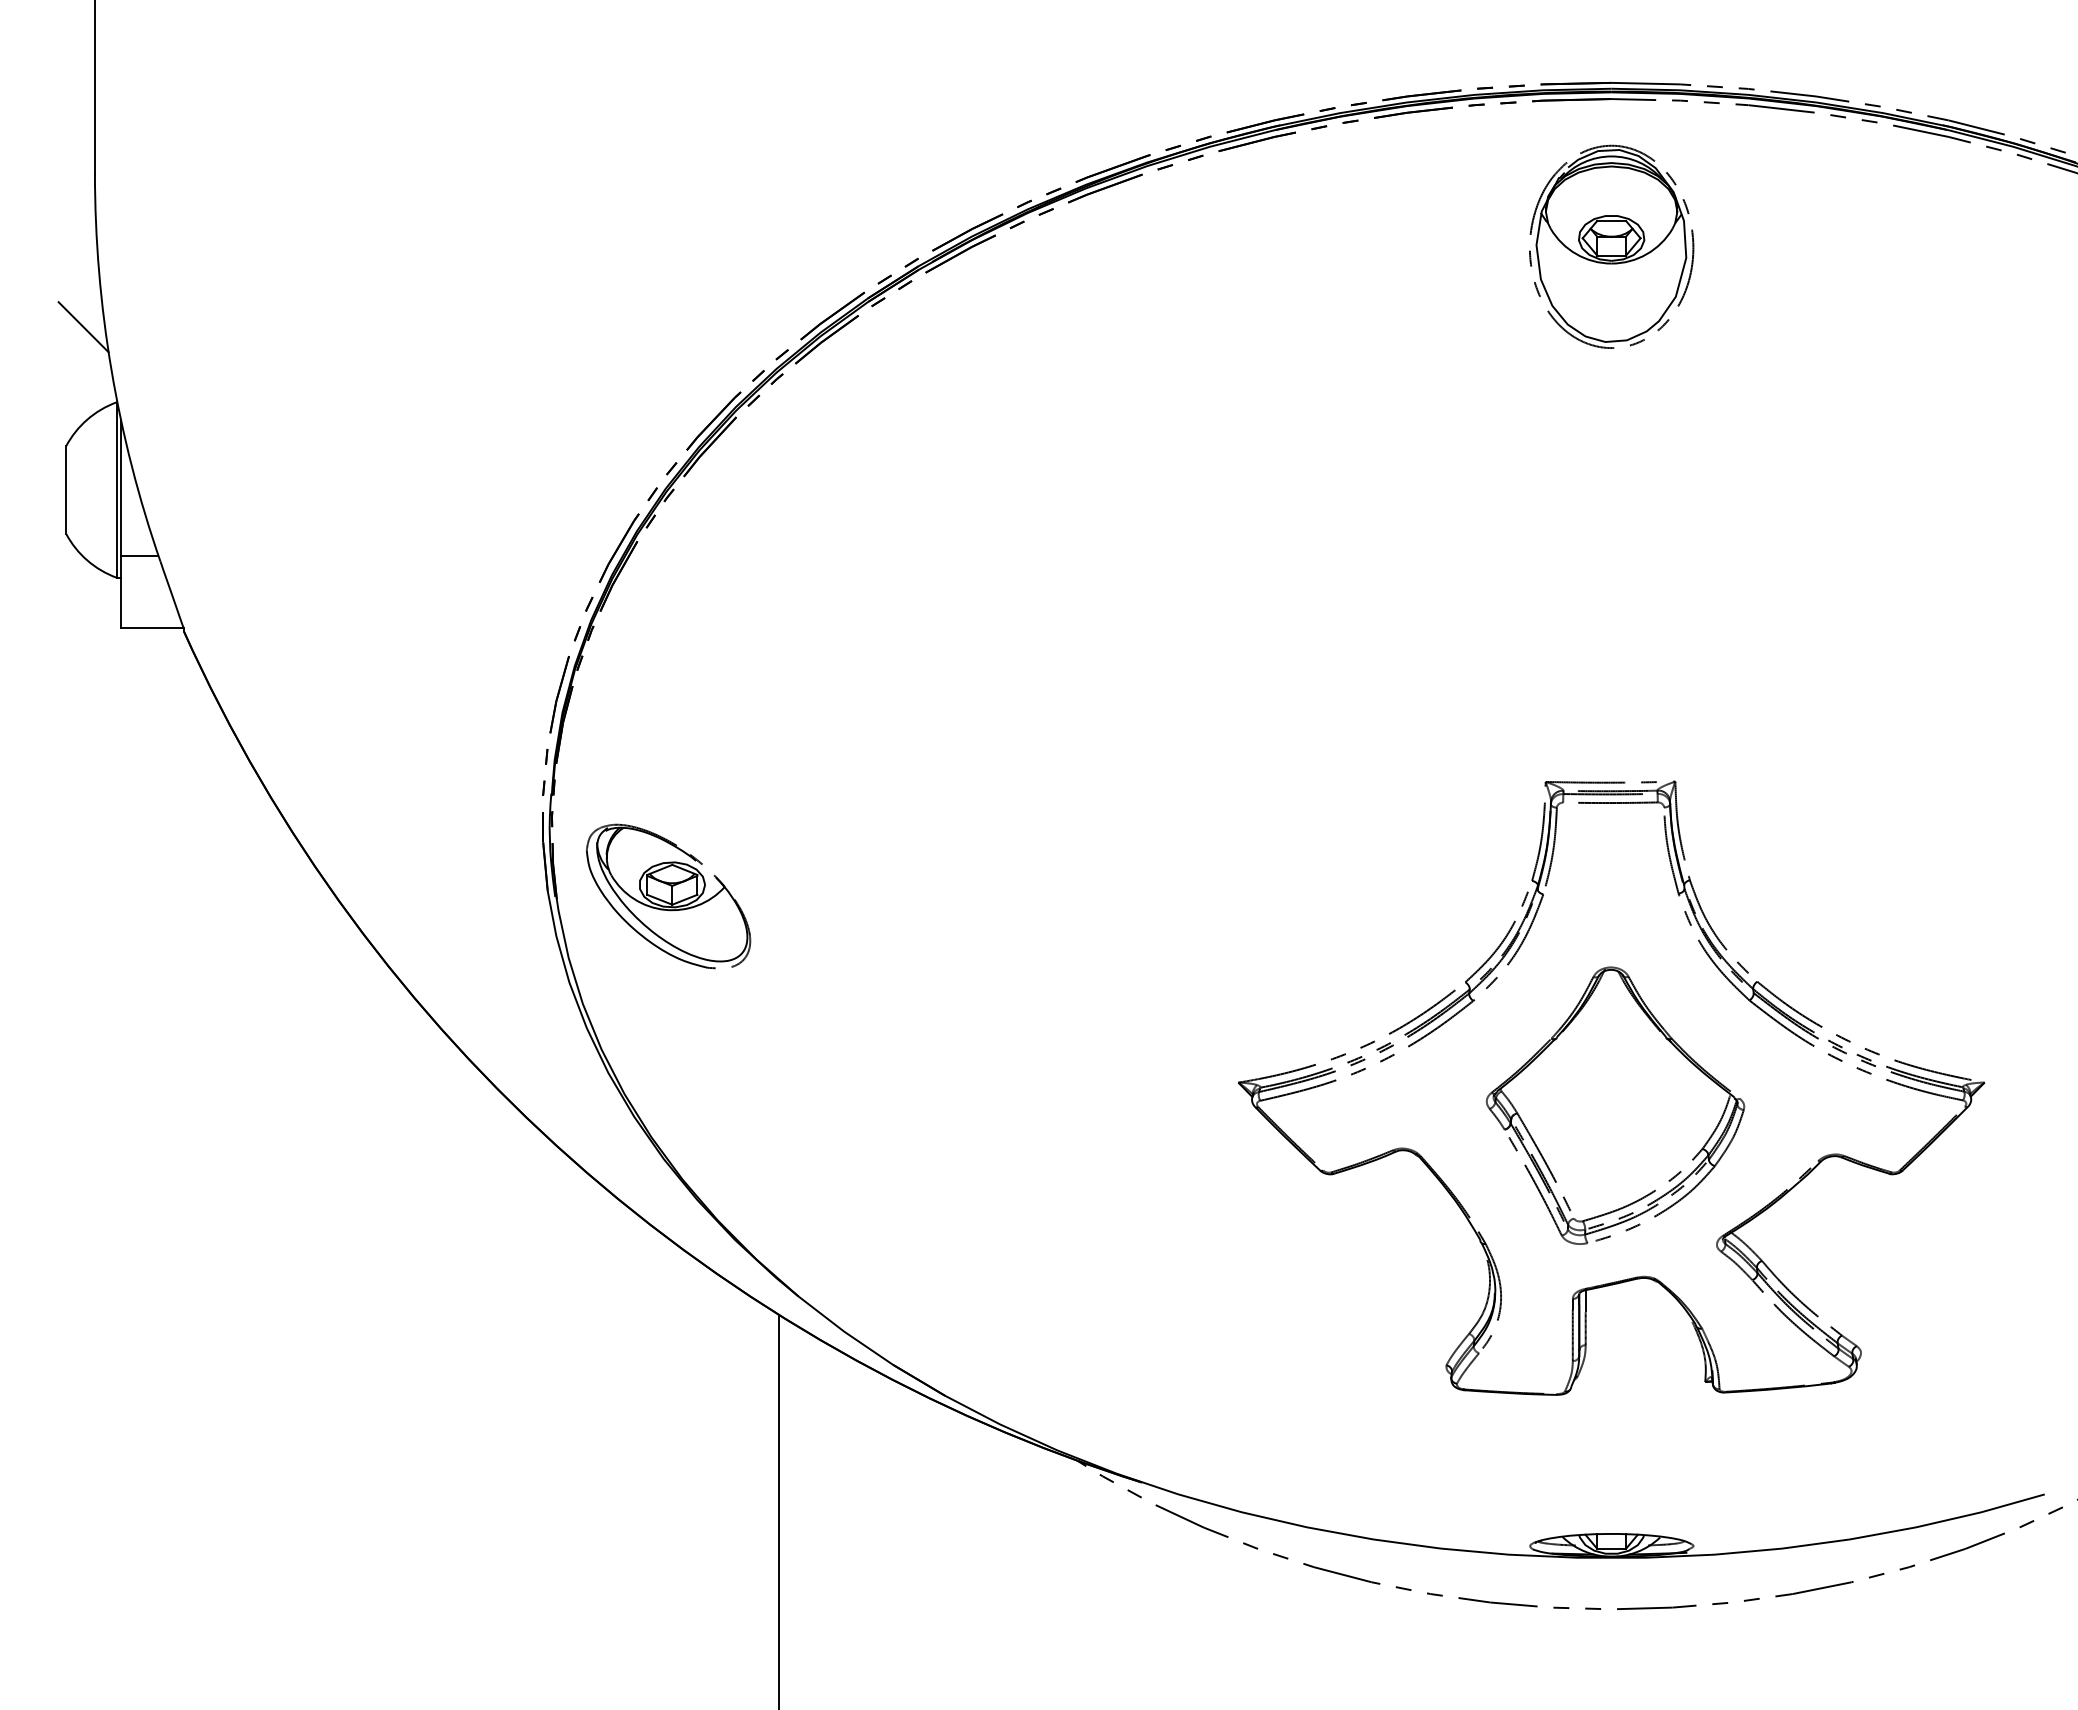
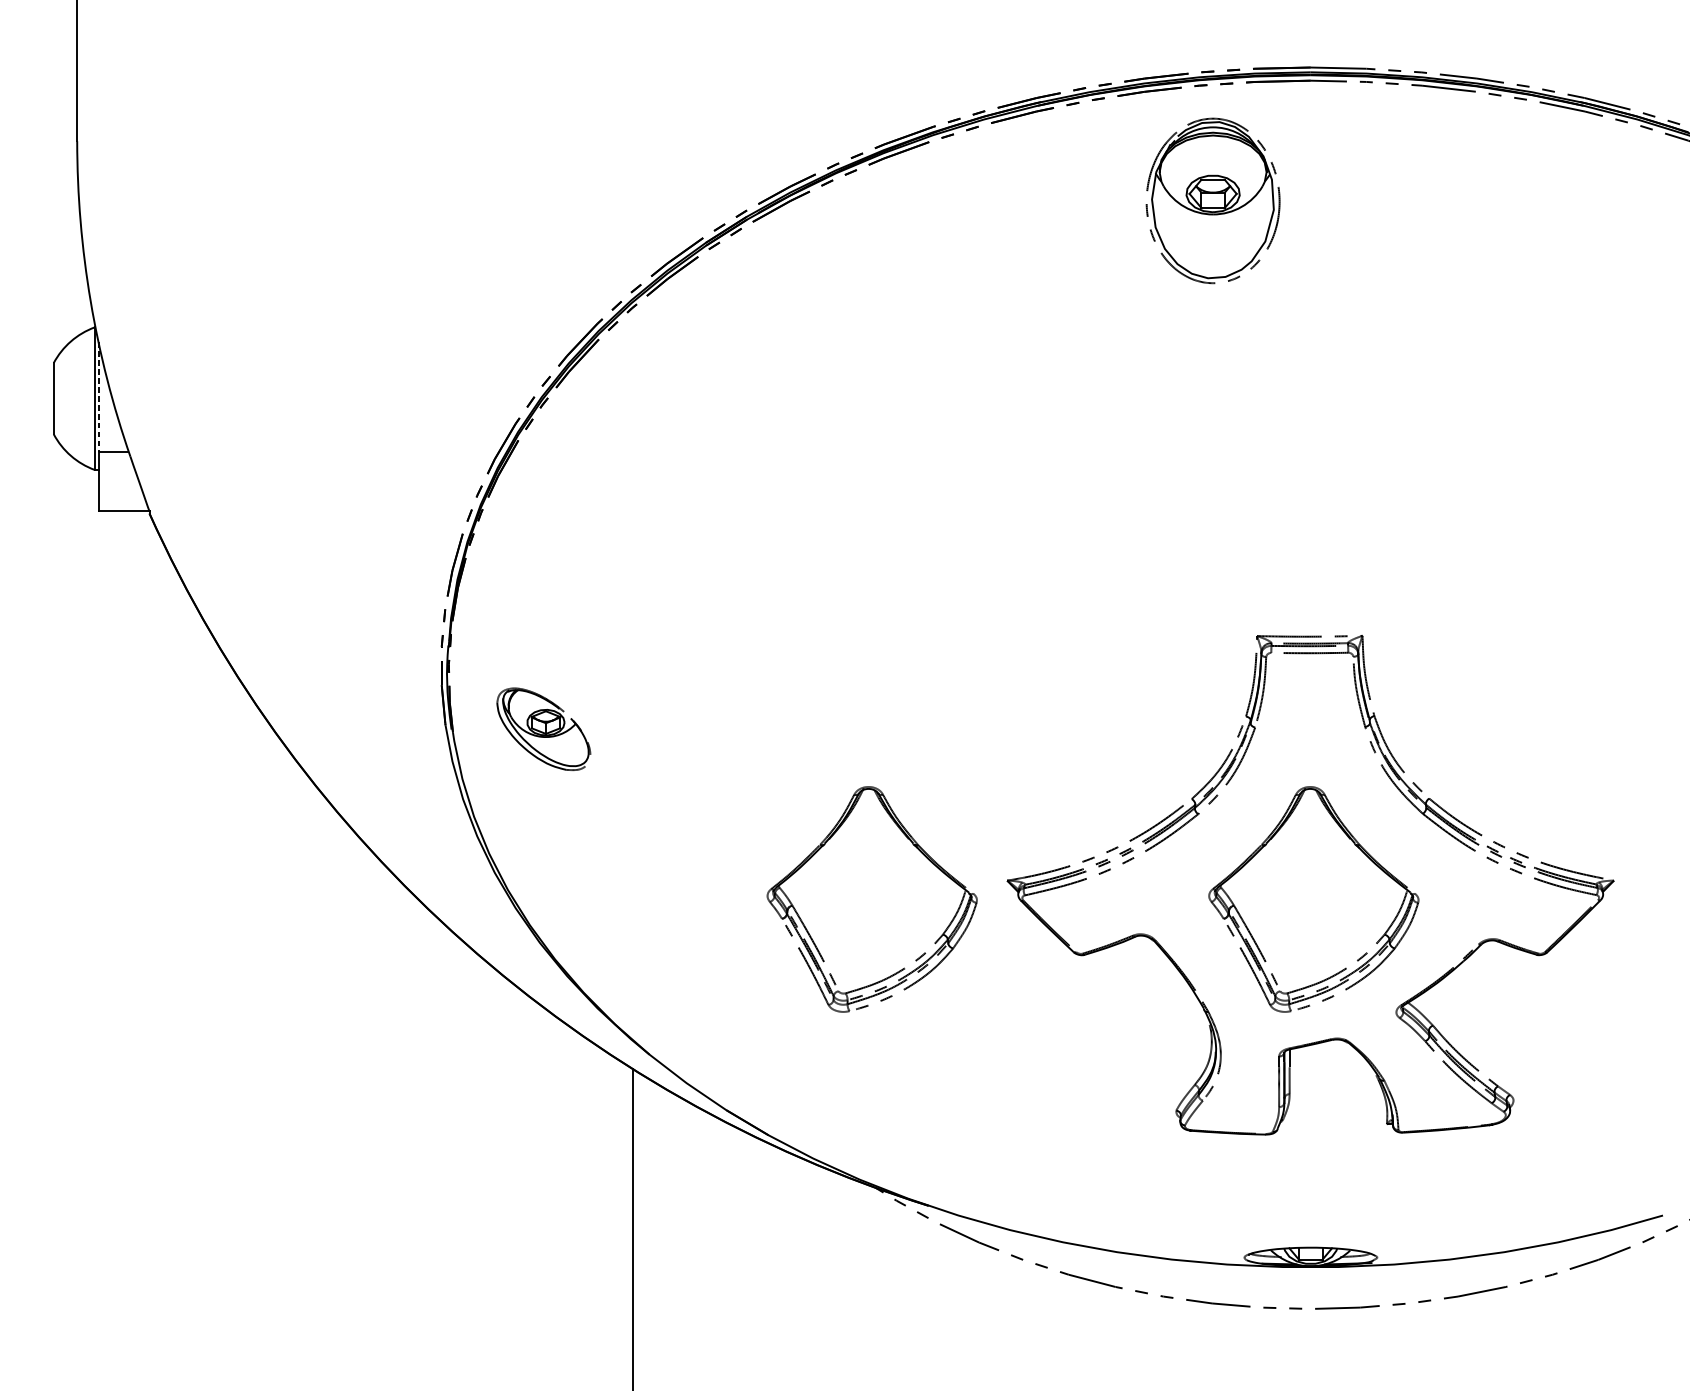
part: (1611, 246) -> (1213, 200), moved
line: (83, 327) -> (67, 266), removed
line: (121, 488) -> (98, 397), solid -> dashed
part: (668, 896) -> (543, 729), size x0.7
part: (1130, 1046) -> (919, 851), added

